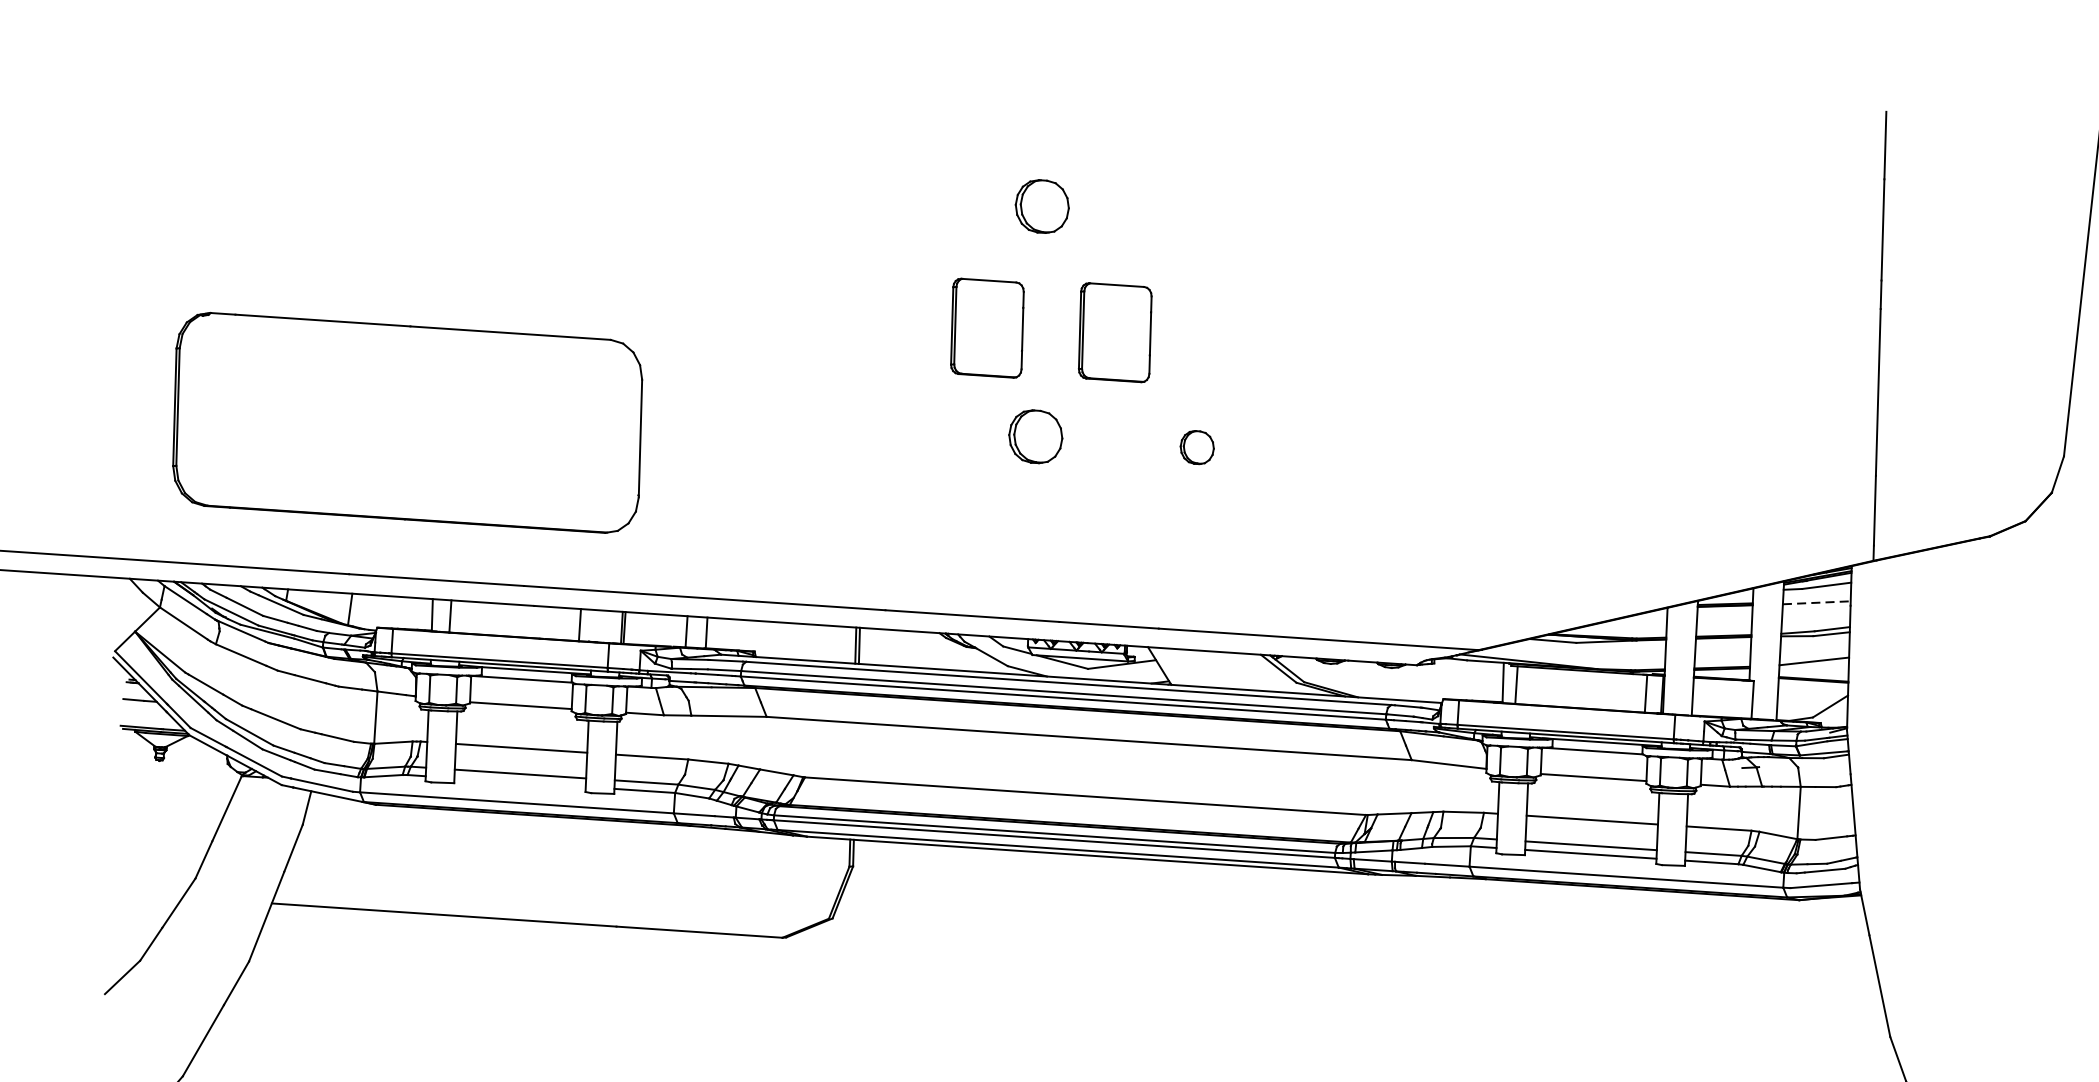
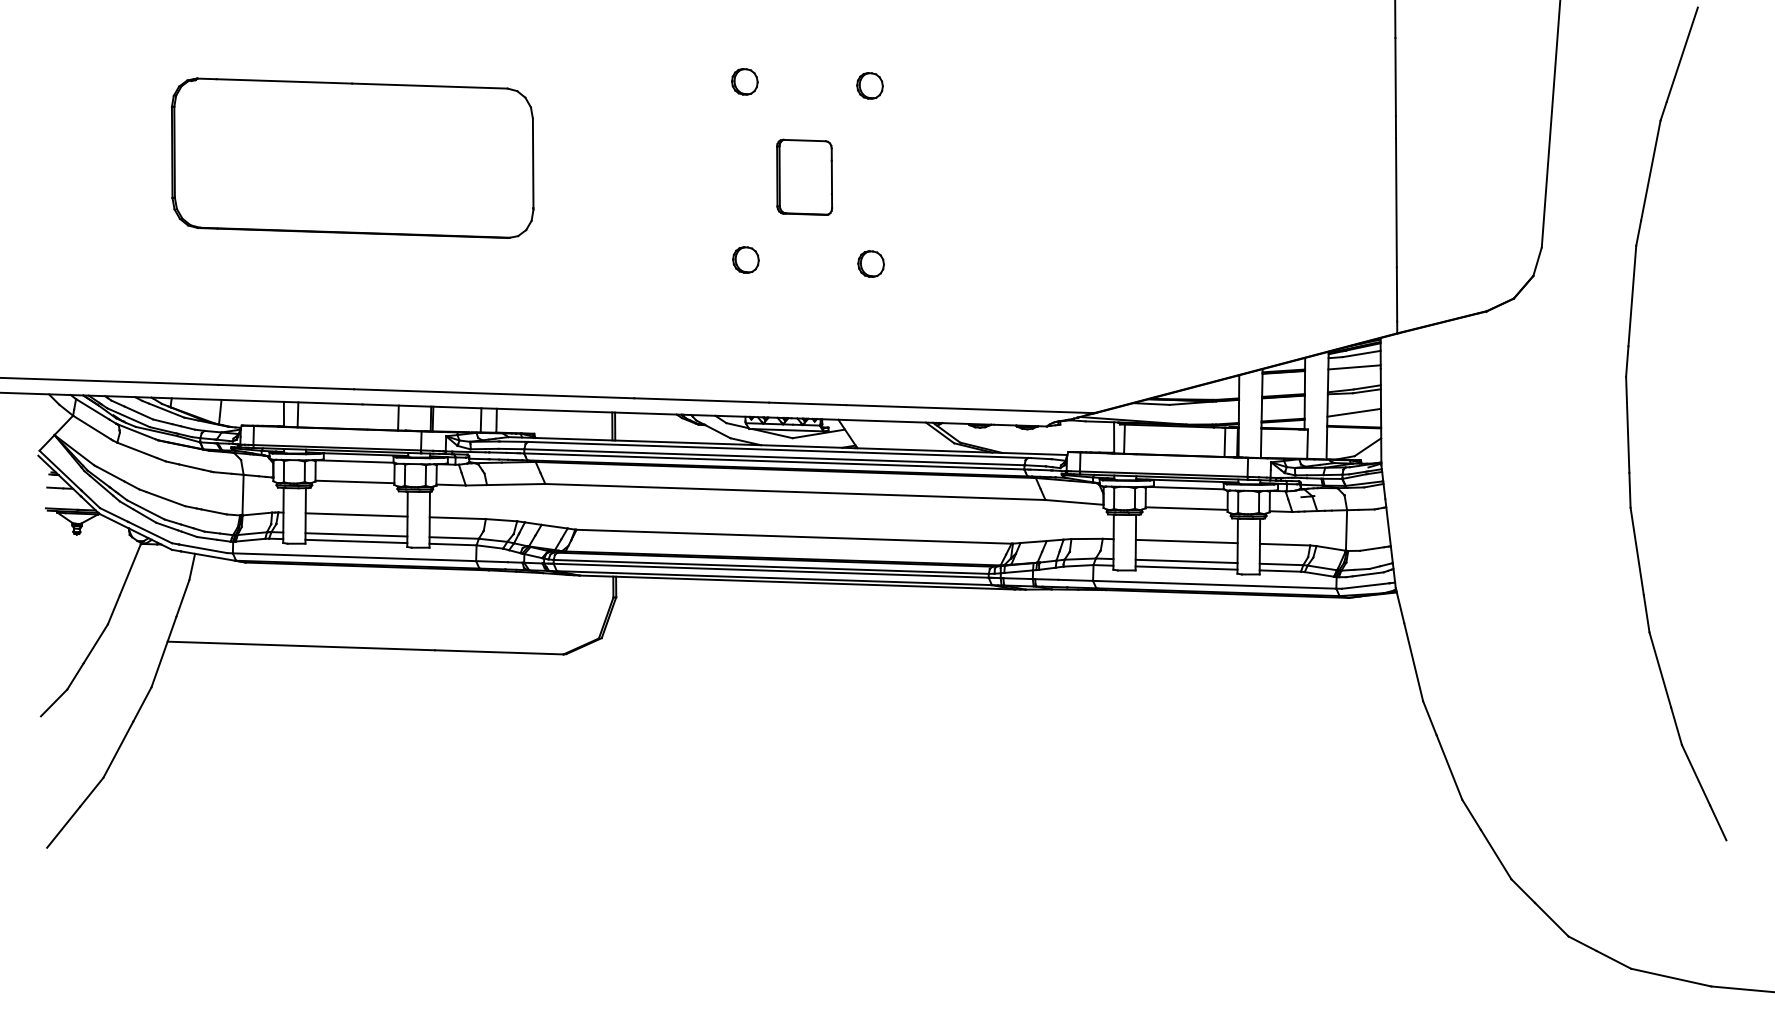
part: (1041, 206) -> (744, 81), size x0.62
part: (1203, 216) -> (869, 85), added
part: (987, 327) -> (705, 176), removed
part: (407, 421) -> (352, 157), moved
part: (1035, 436) -> (745, 259), size x0.62
line: (1818, 602) -> (1355, 367), dashed -> solid
line: (520, 782) -> (356, 541), added

